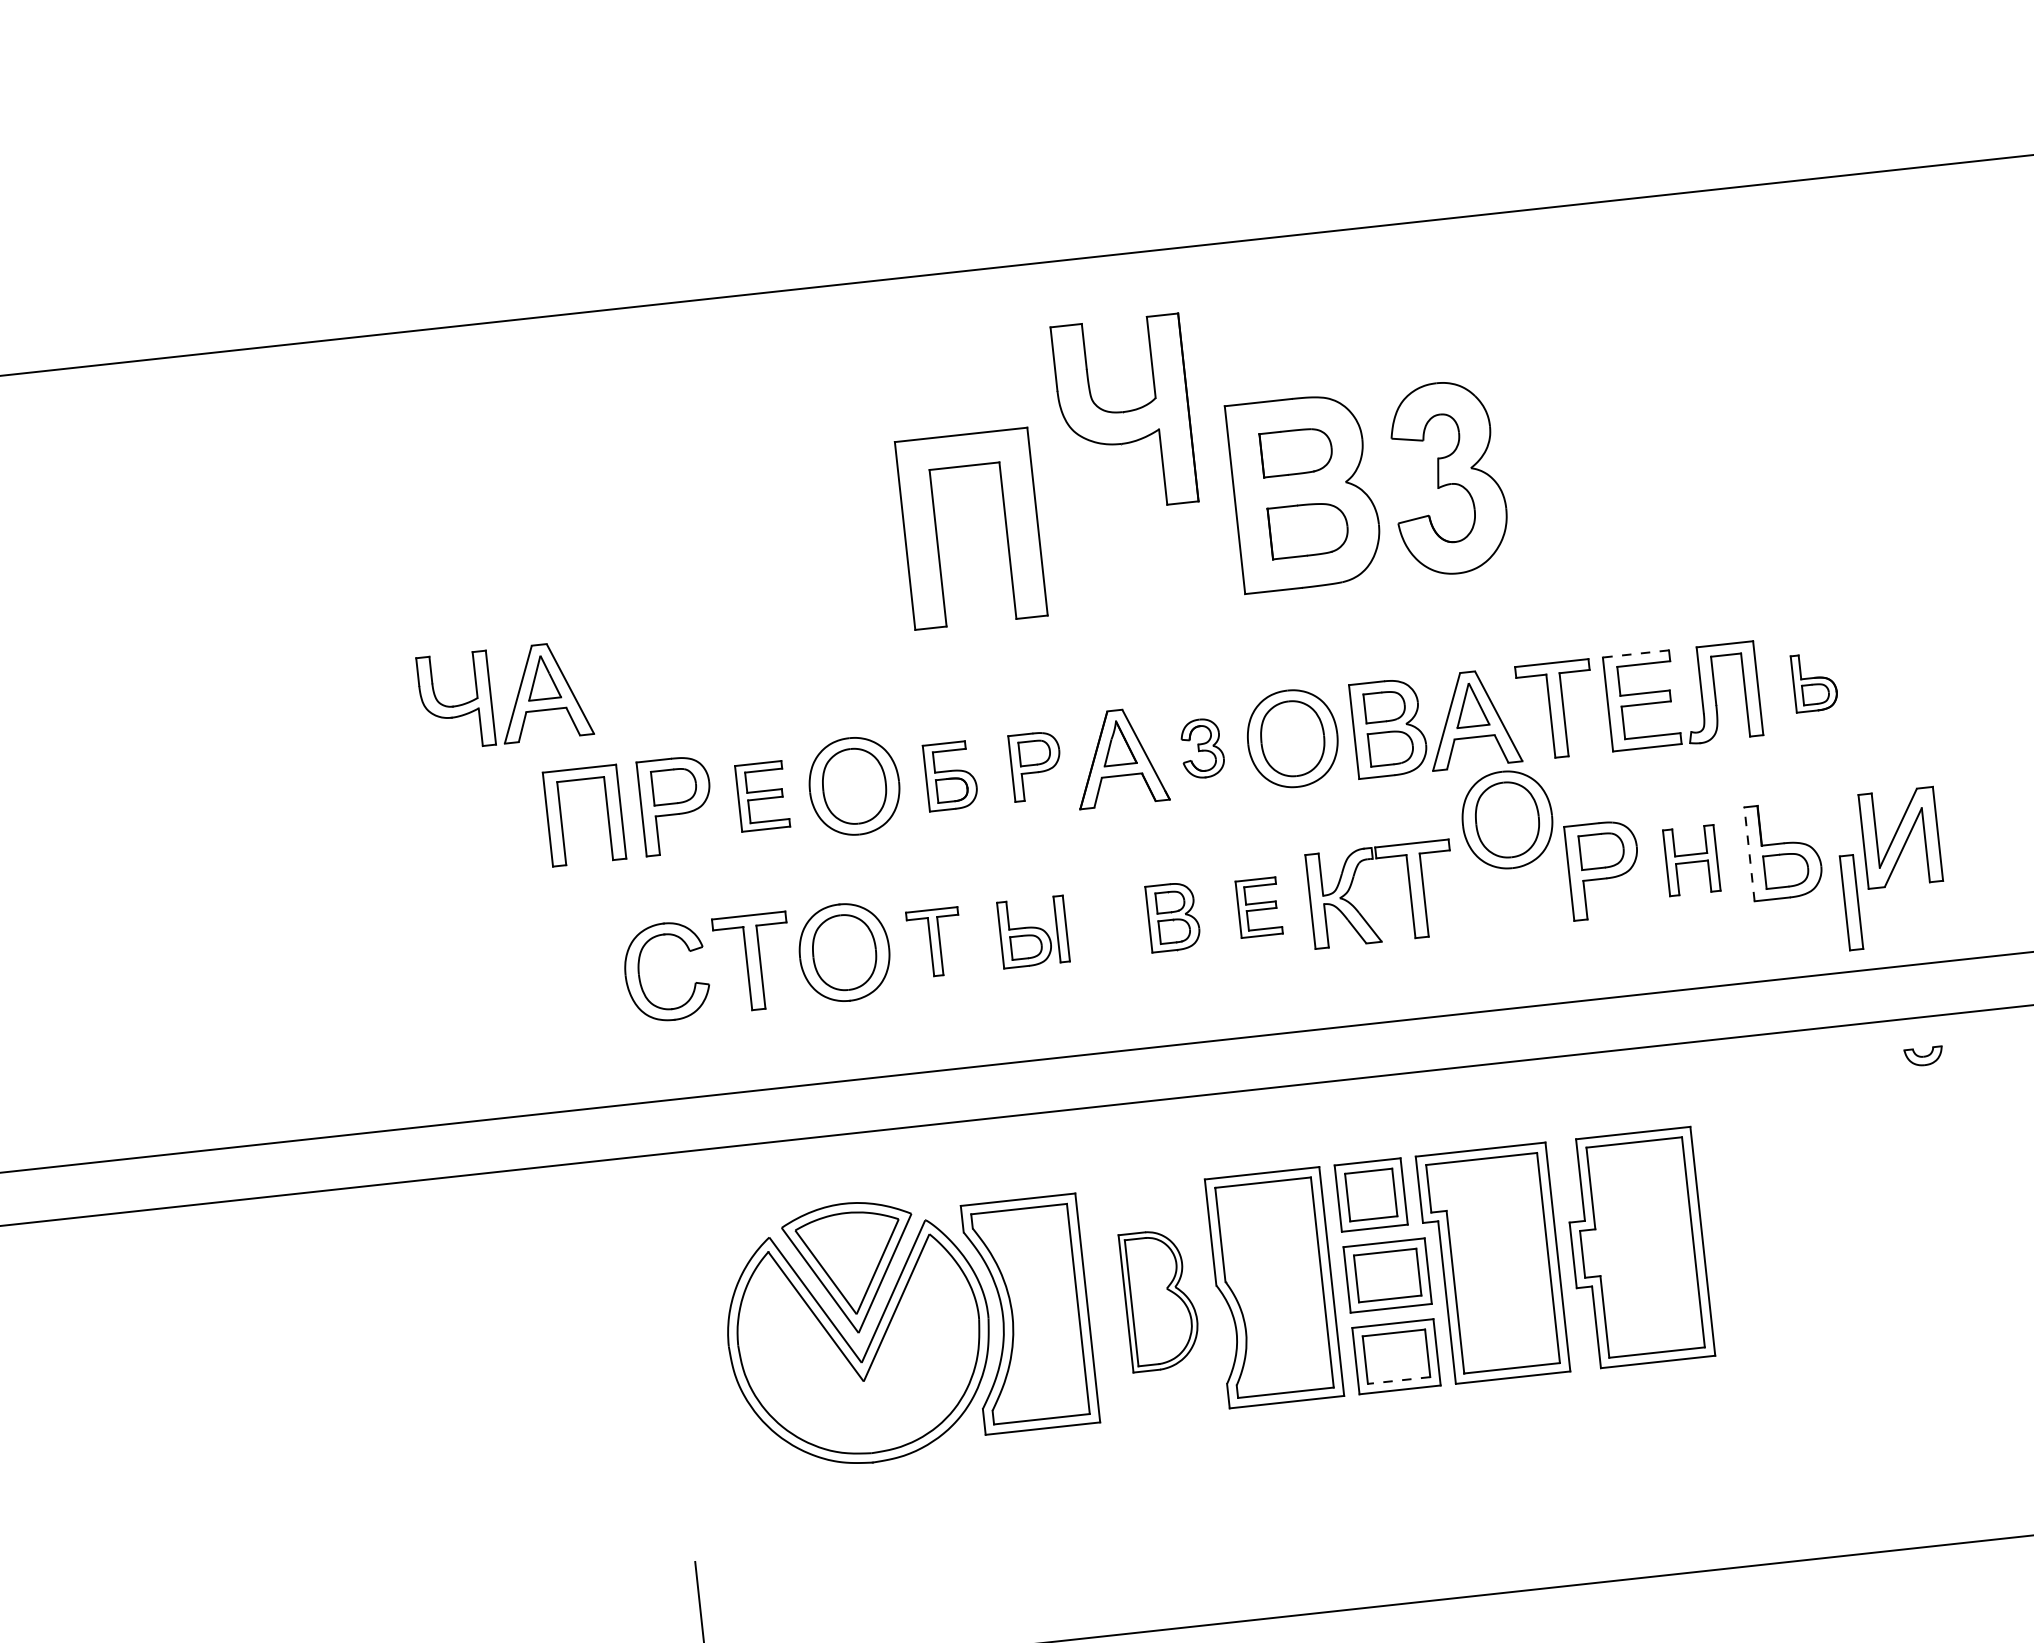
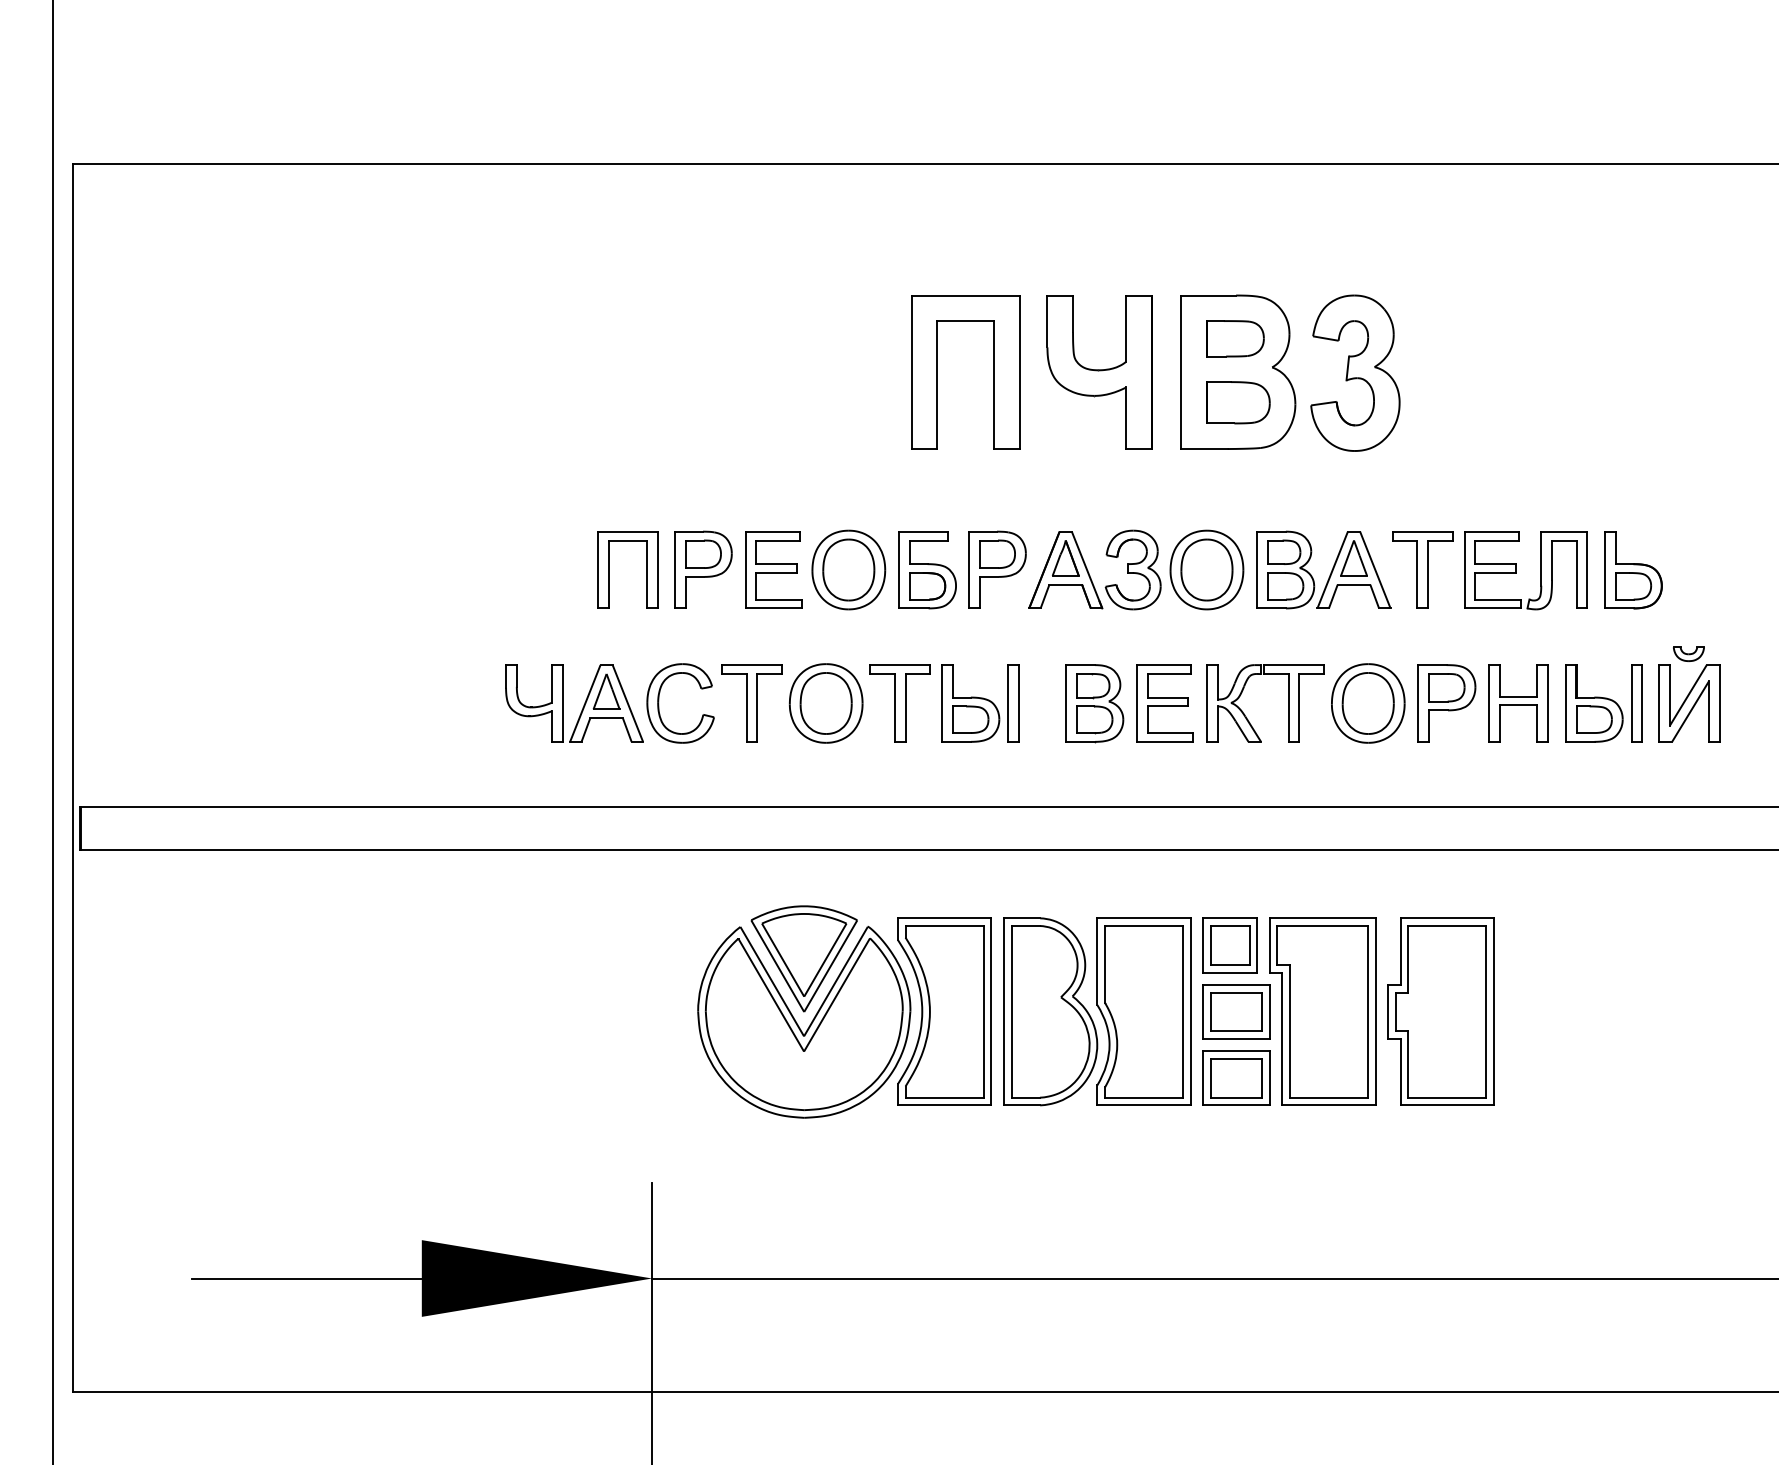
part: (1124, 414) -> (1099, 372), moved
line: (1635, 653) -> (1491, 531), dashed -> solid
part: (1814, 682) -> (1633, 570), size x1.67
part: (515, 699) -> (582, 707), moved
part: (1201, 747) -> (1132, 569), size x1.67
part: (1036, 765) -> (997, 569), size x1.43
part: (950, 776) -> (927, 570), size x1.43
part: (762, 795) -> (773, 569), size x1.43
part: (1507, 819) -> (1368, 703), moved
line: (1749, 853) -> (1565, 702), dashed -> solid
part: (1691, 860) -> (1518, 703), size x1.43
part: (1851, 902) -> (1636, 703), moved
part: (1258, 907) -> (1164, 703), size x1.67
part: (1172, 916) -> (1094, 703), size x1.43
part: (1033, 932) -> (980, 703), size x1.43
part: (934, 942) -> (899, 703), size x1.43
part: (1923, 1055) -> (1688, 653), moved
part: (1159, 1299) -> (1050, 1011), size x1.67
line: (1398, 1380) -> (1236, 1097), dashed -> solid

